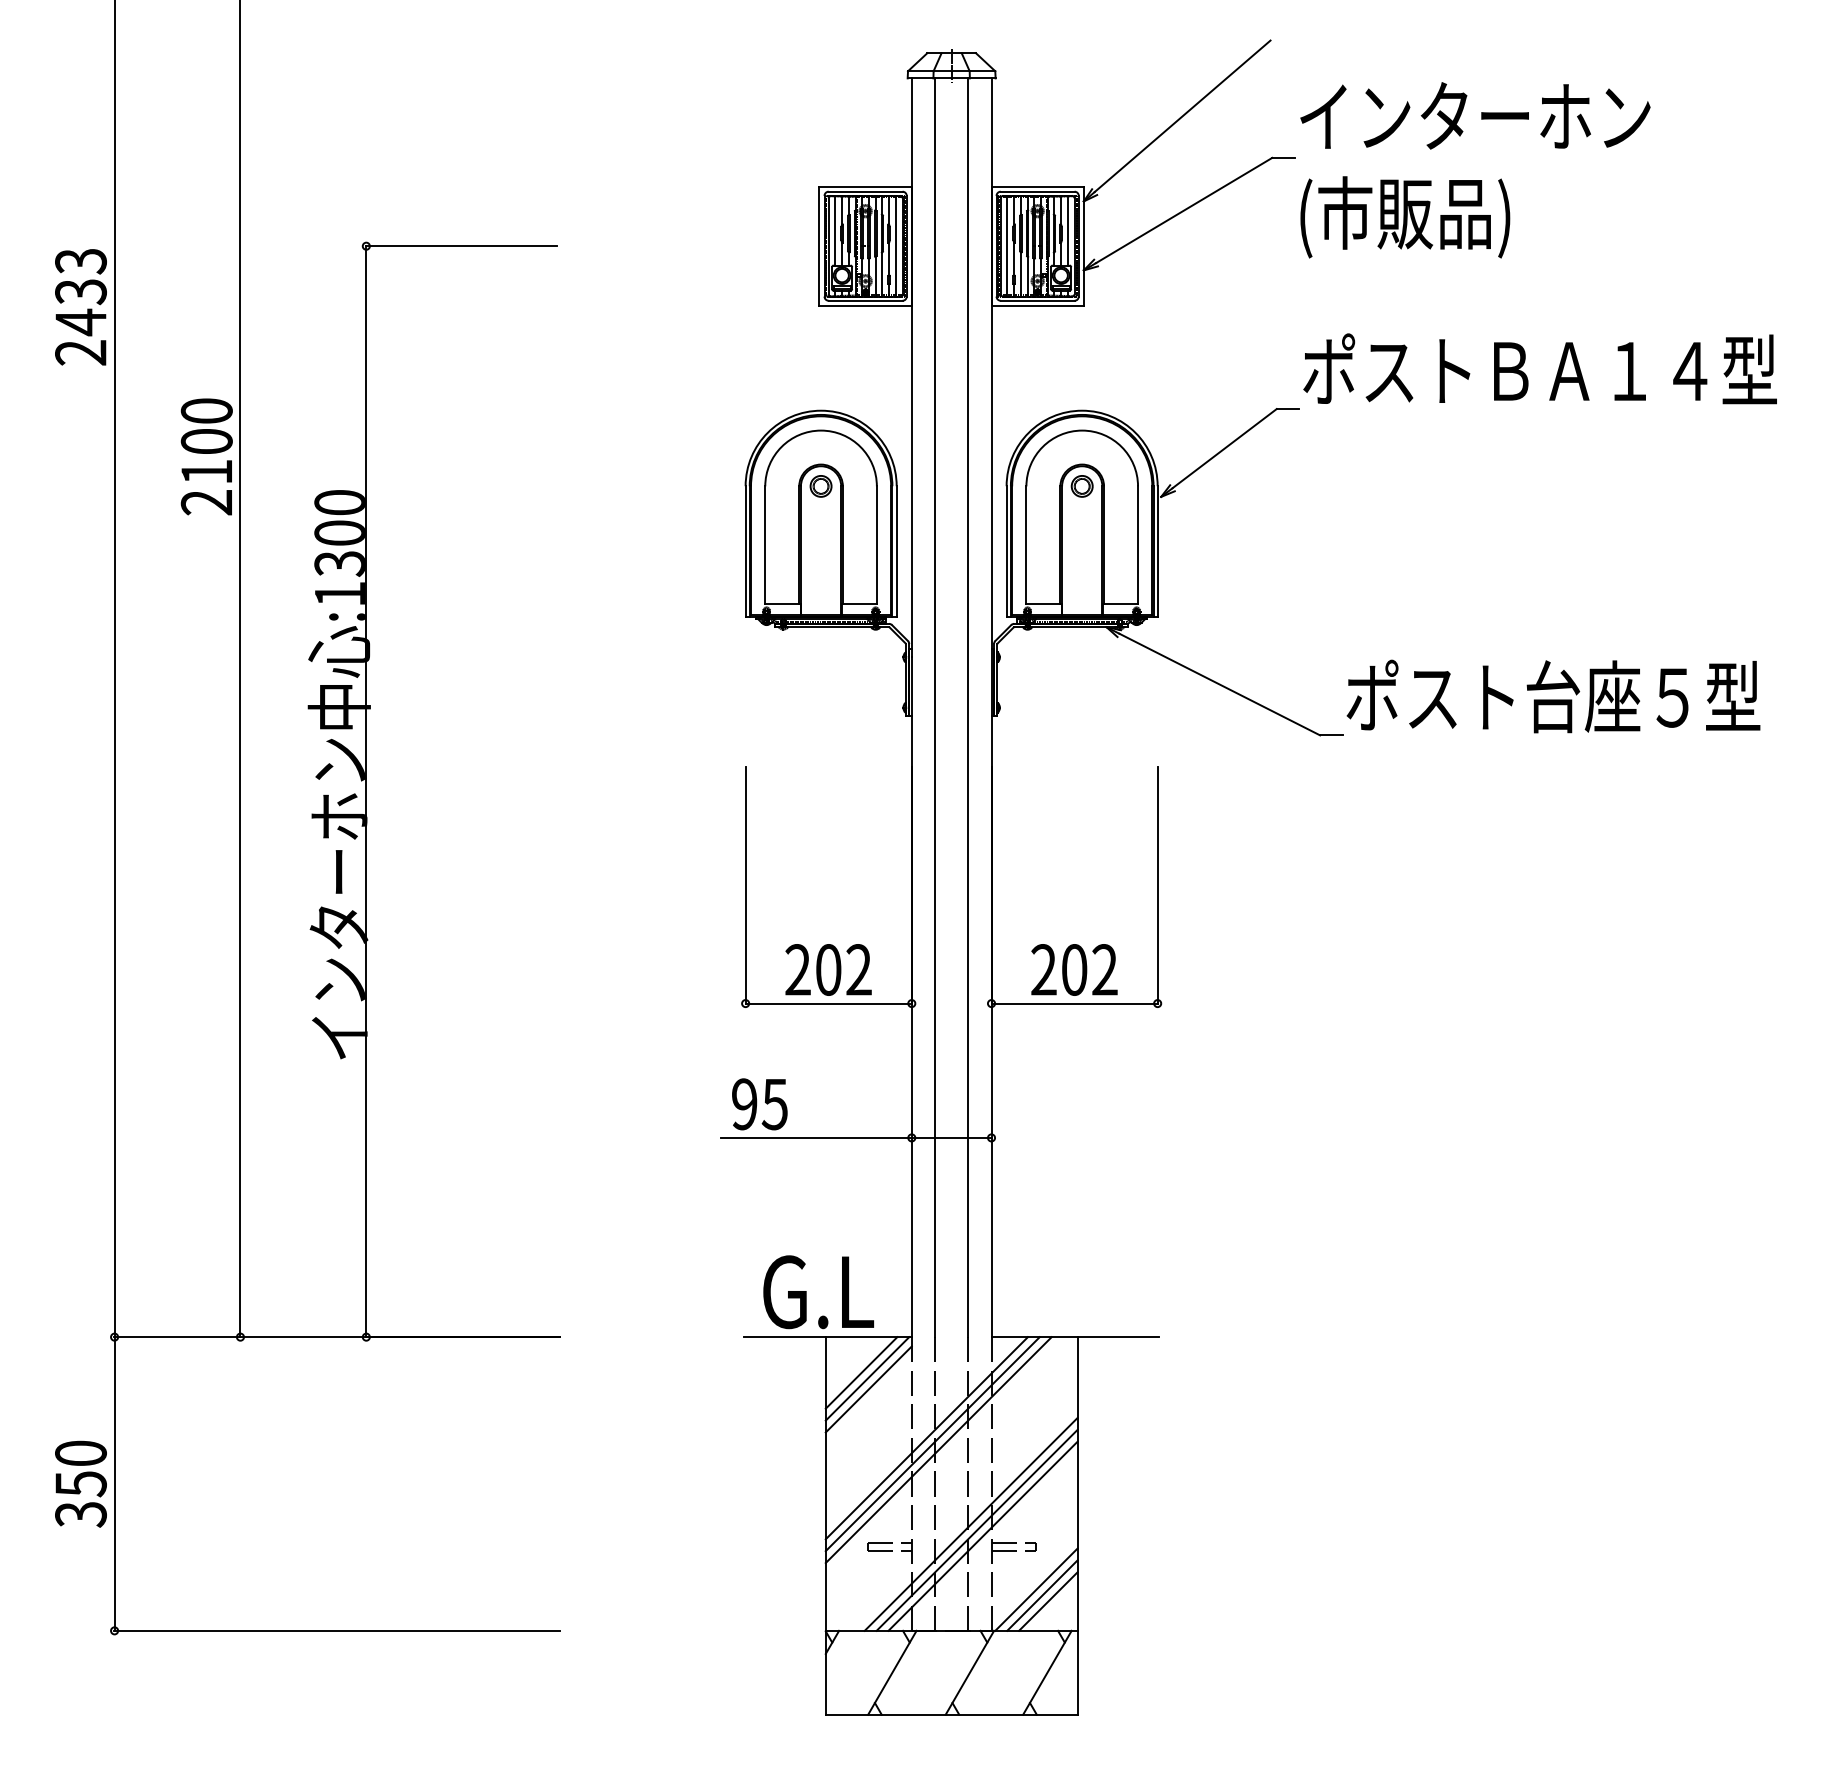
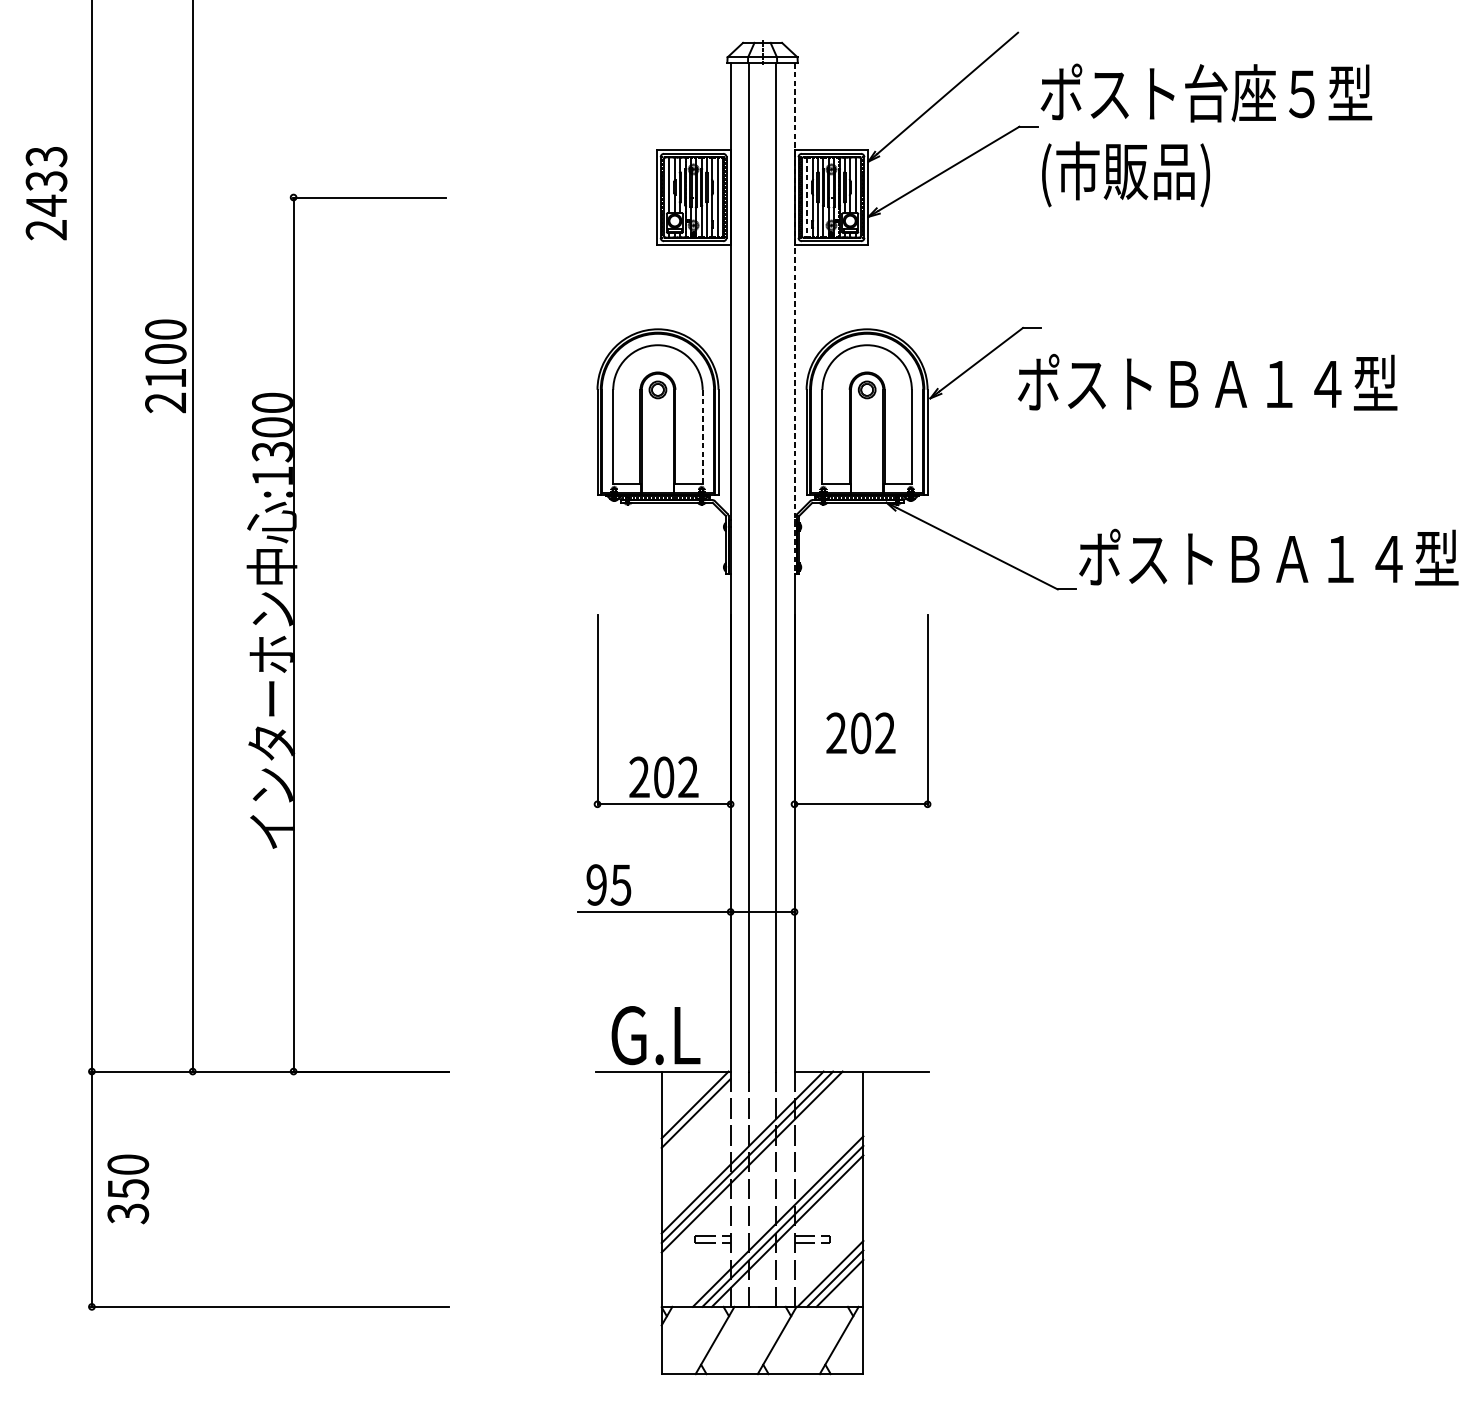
text: (1505, 115) -> (1206, 92), インターホン -> ポスト台座５型
line: (1007, 246) -> (807, 197), solid -> dashed
text: (80, 307) -> (46, 193), moved
text: (1539, 368) -> (1207, 382), moved
line: (991, 397) -> (794, 318), solid -> dashed
line: (876, 545) -> (702, 437), solid -> dashed
text: (1673, 696) -> (1340, 558), ポスト台座５型 -> ポストＢＡ１４型
text: (1074, 969) -> (860, 732), moved
line: (861, 1372) -> (690, 1099), removed
text: (80, 1483) -> (127, 1188), moved

